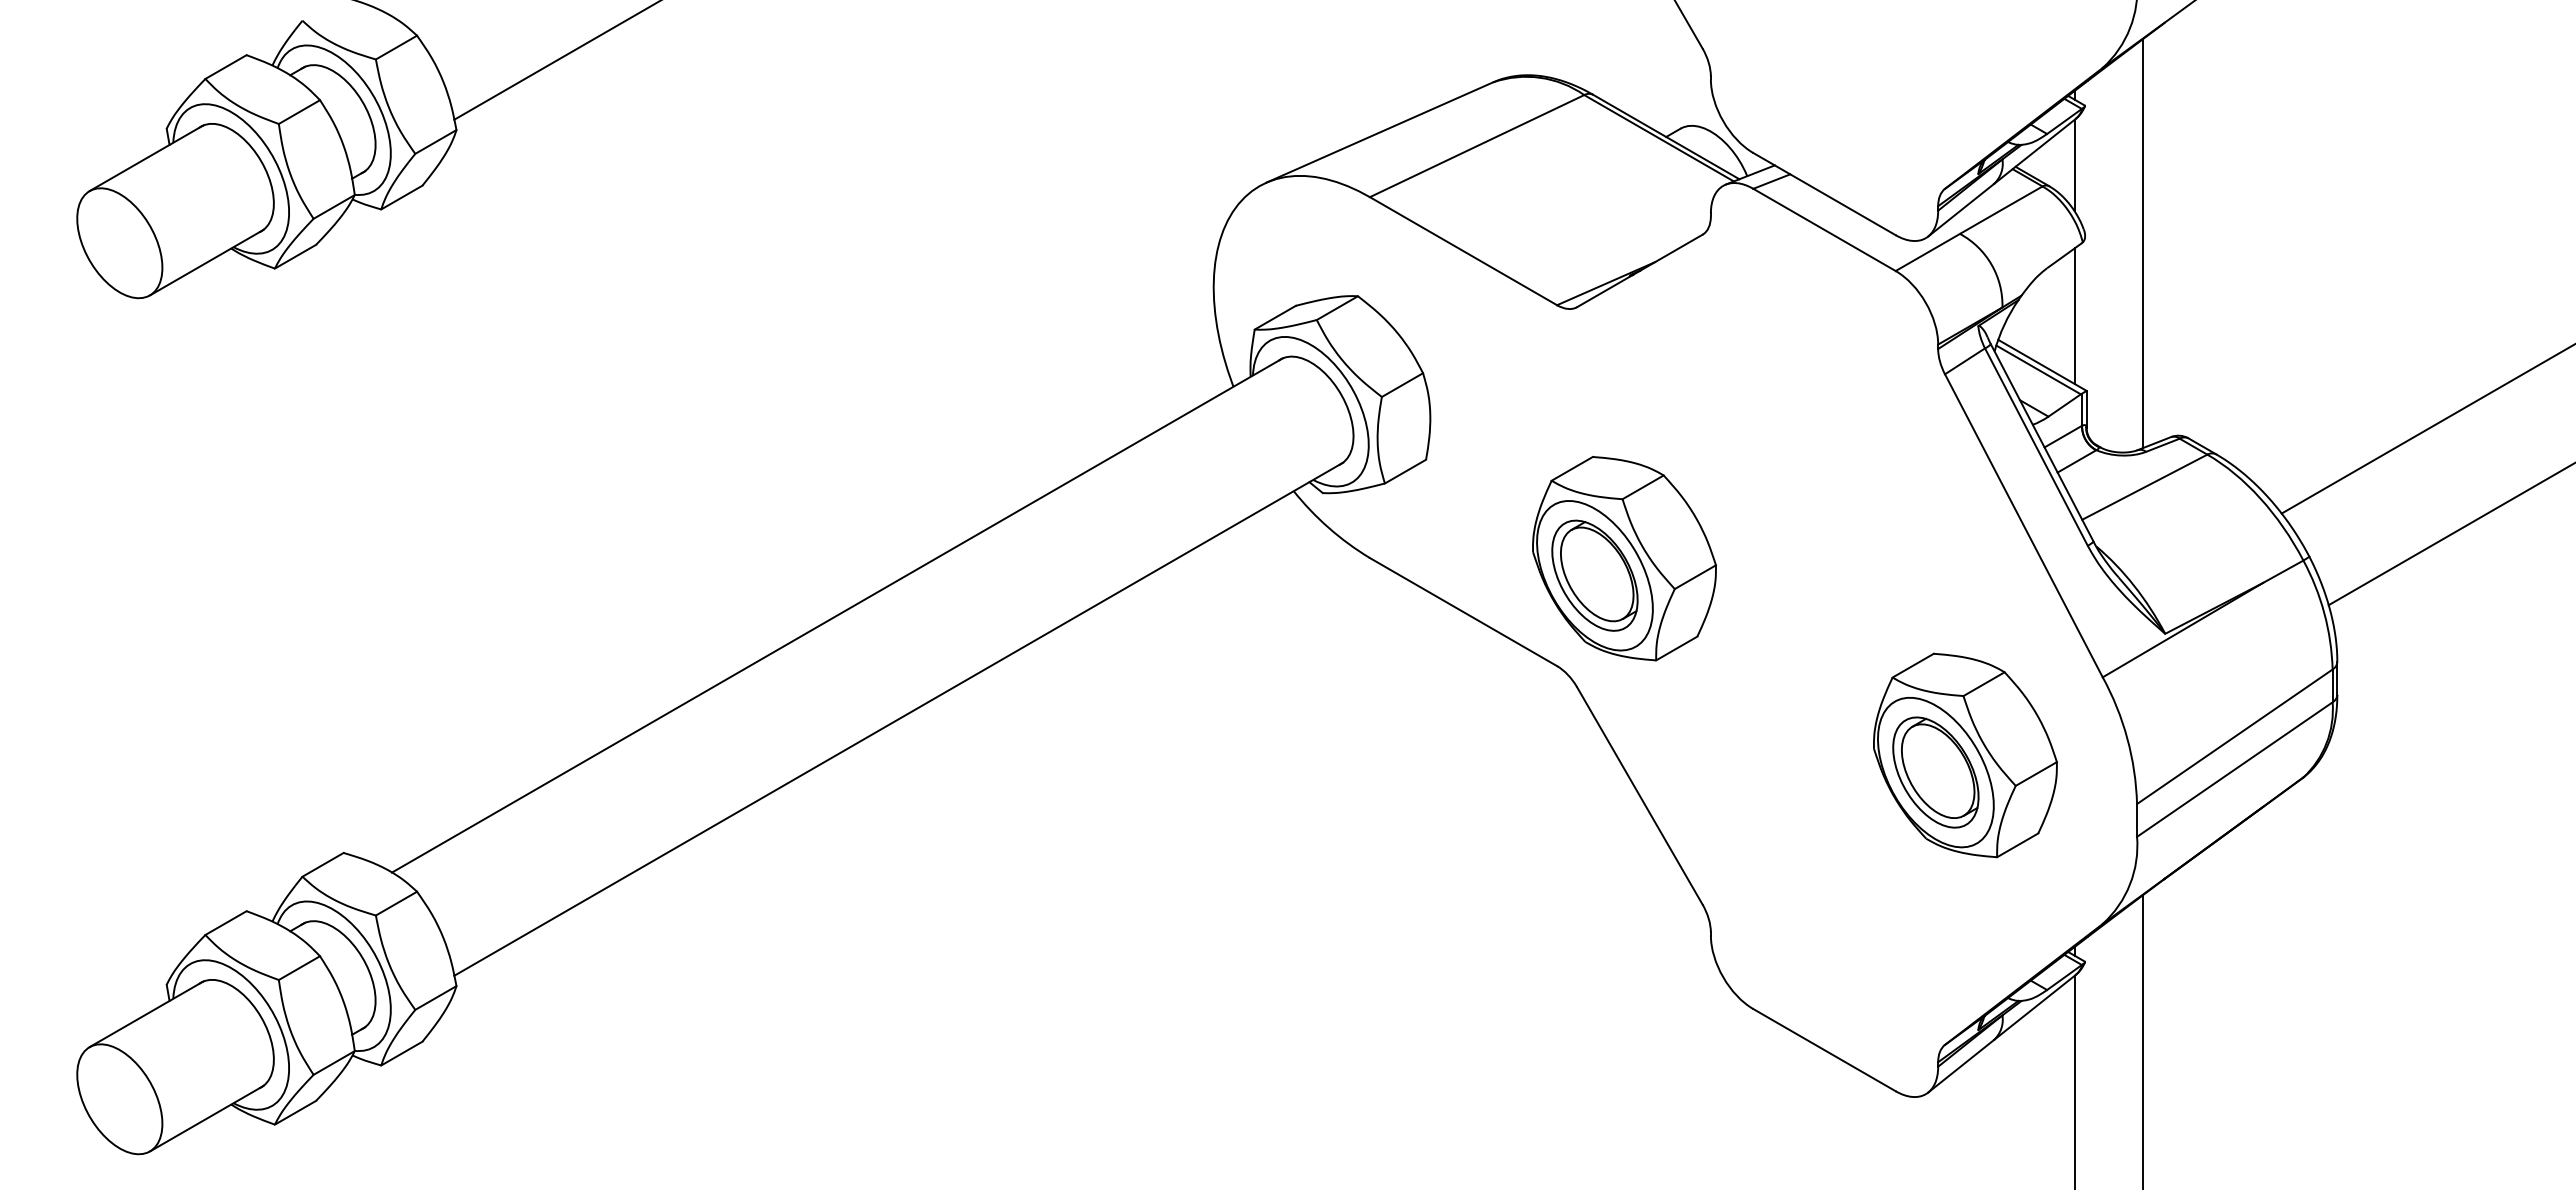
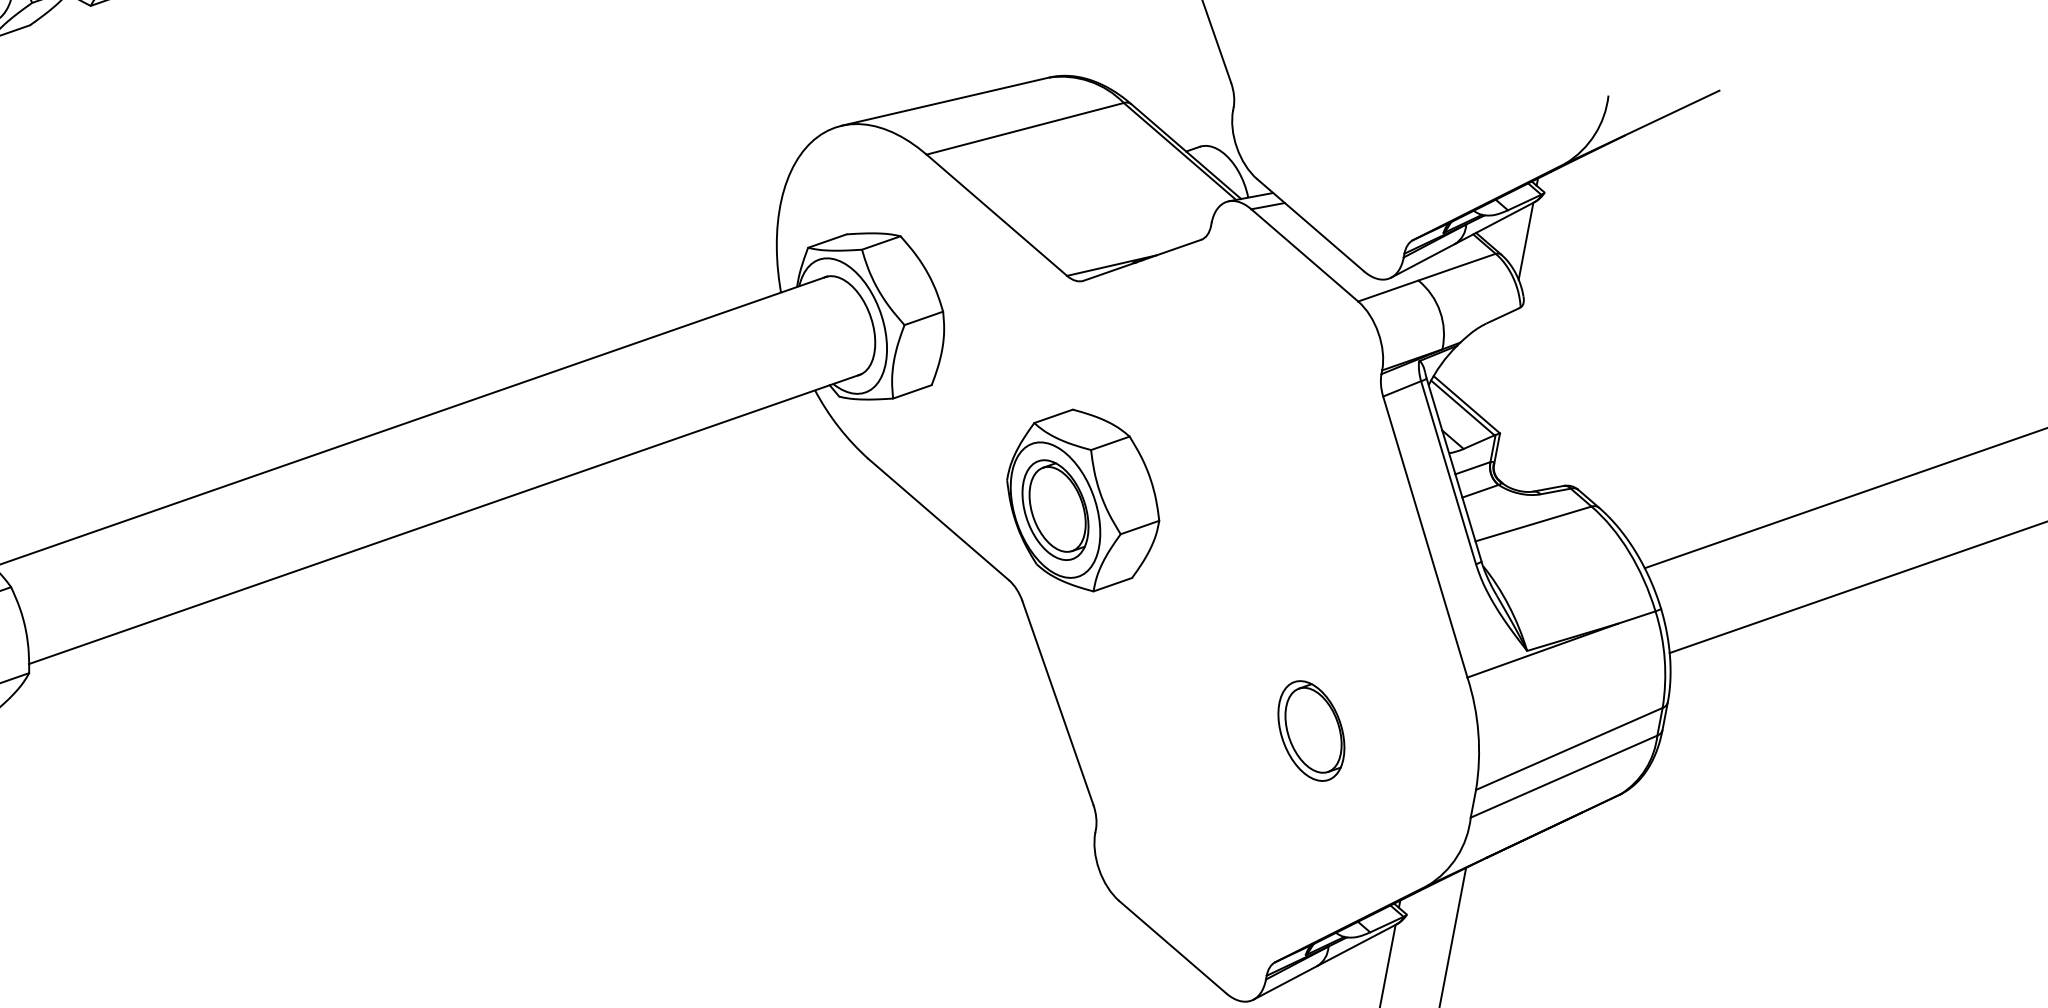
line: (2142, 243) -> (1570, 318), removed
line: (2074, 315) -> (1501, 367), removed
part: (1965, 755) -> (1339, 721), removed

